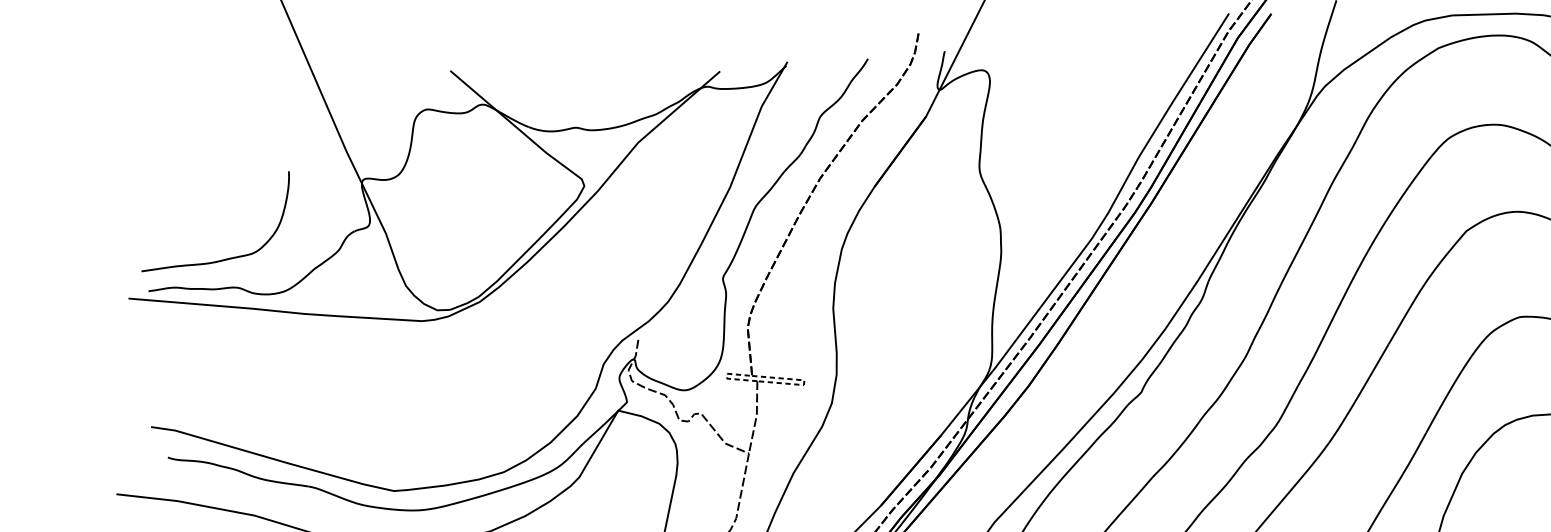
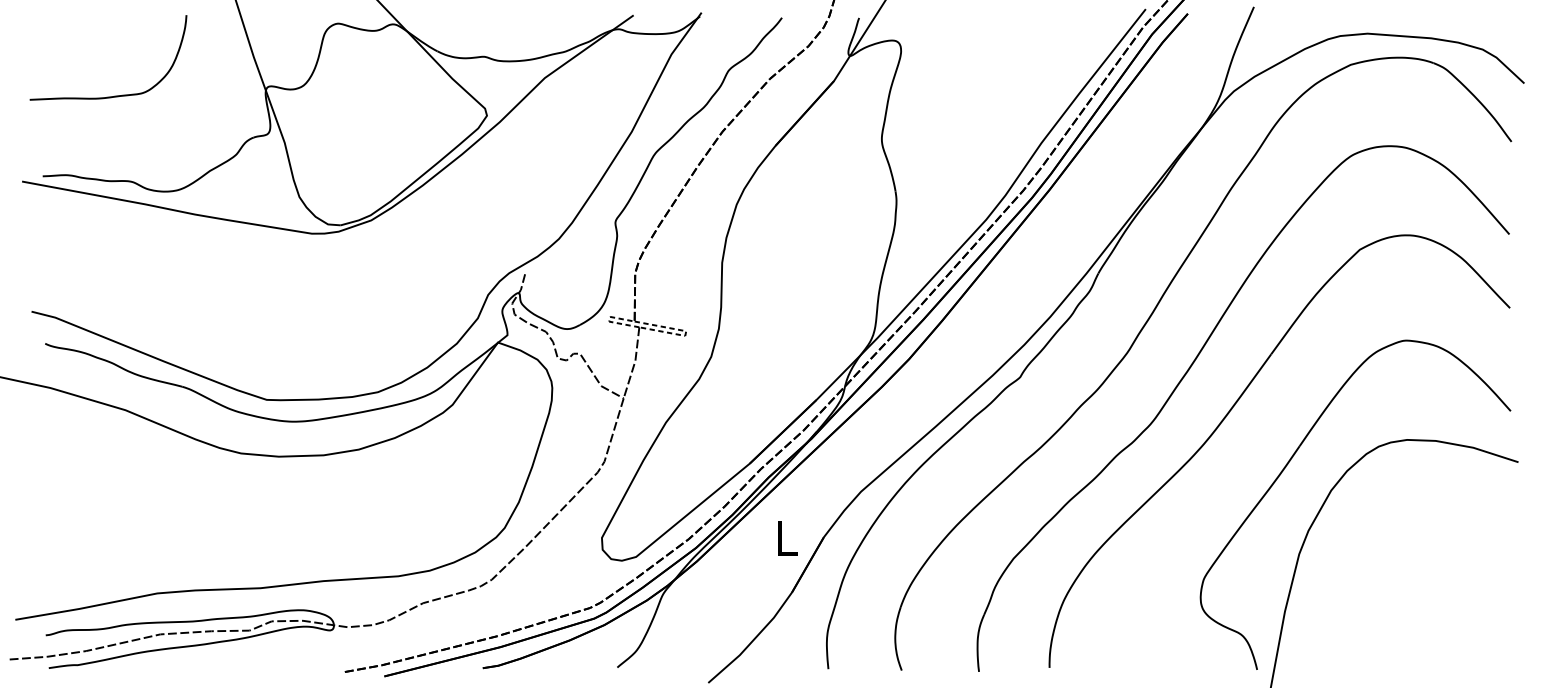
curve: (225, 258) -> (114, 95), moved

